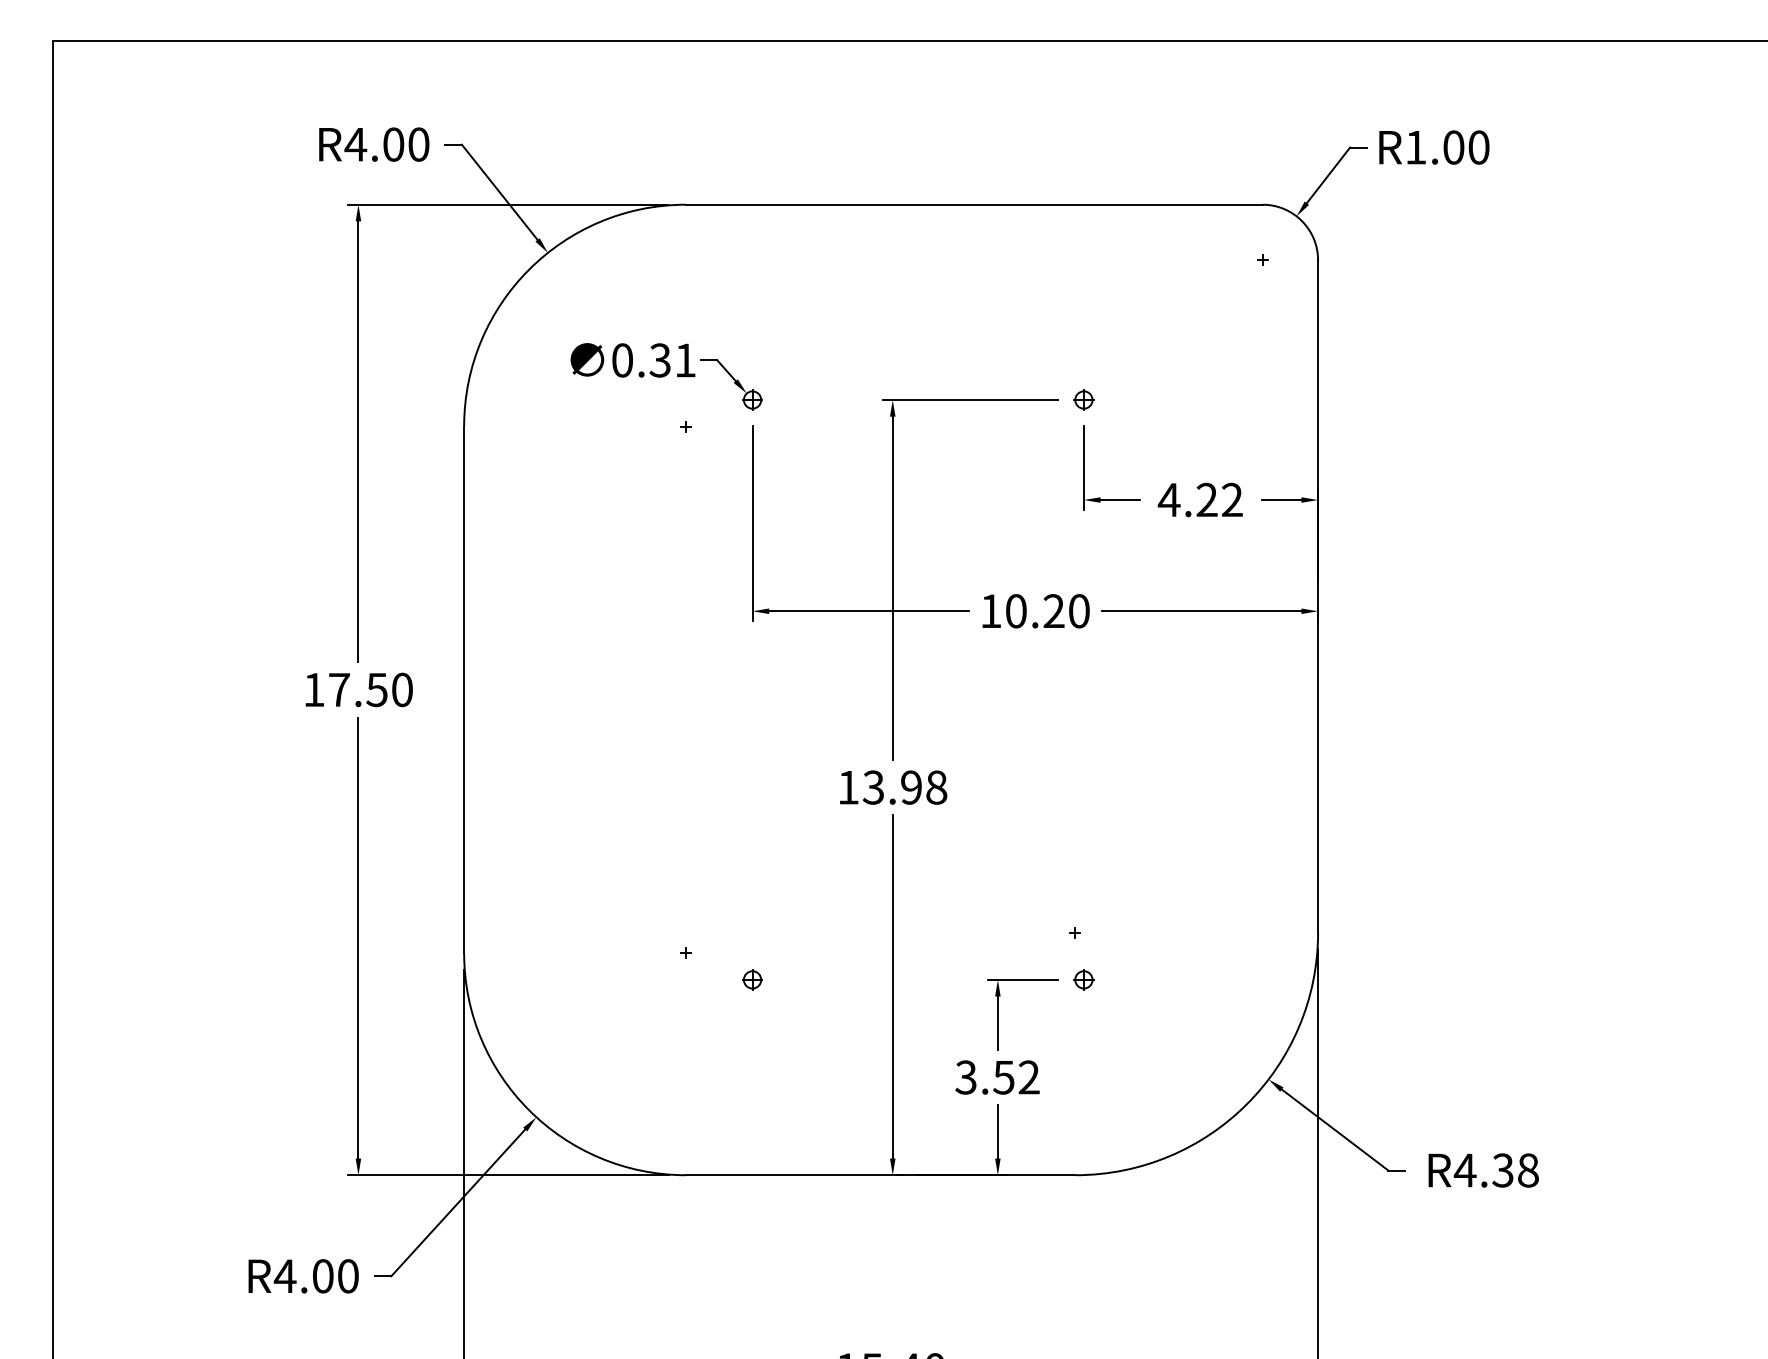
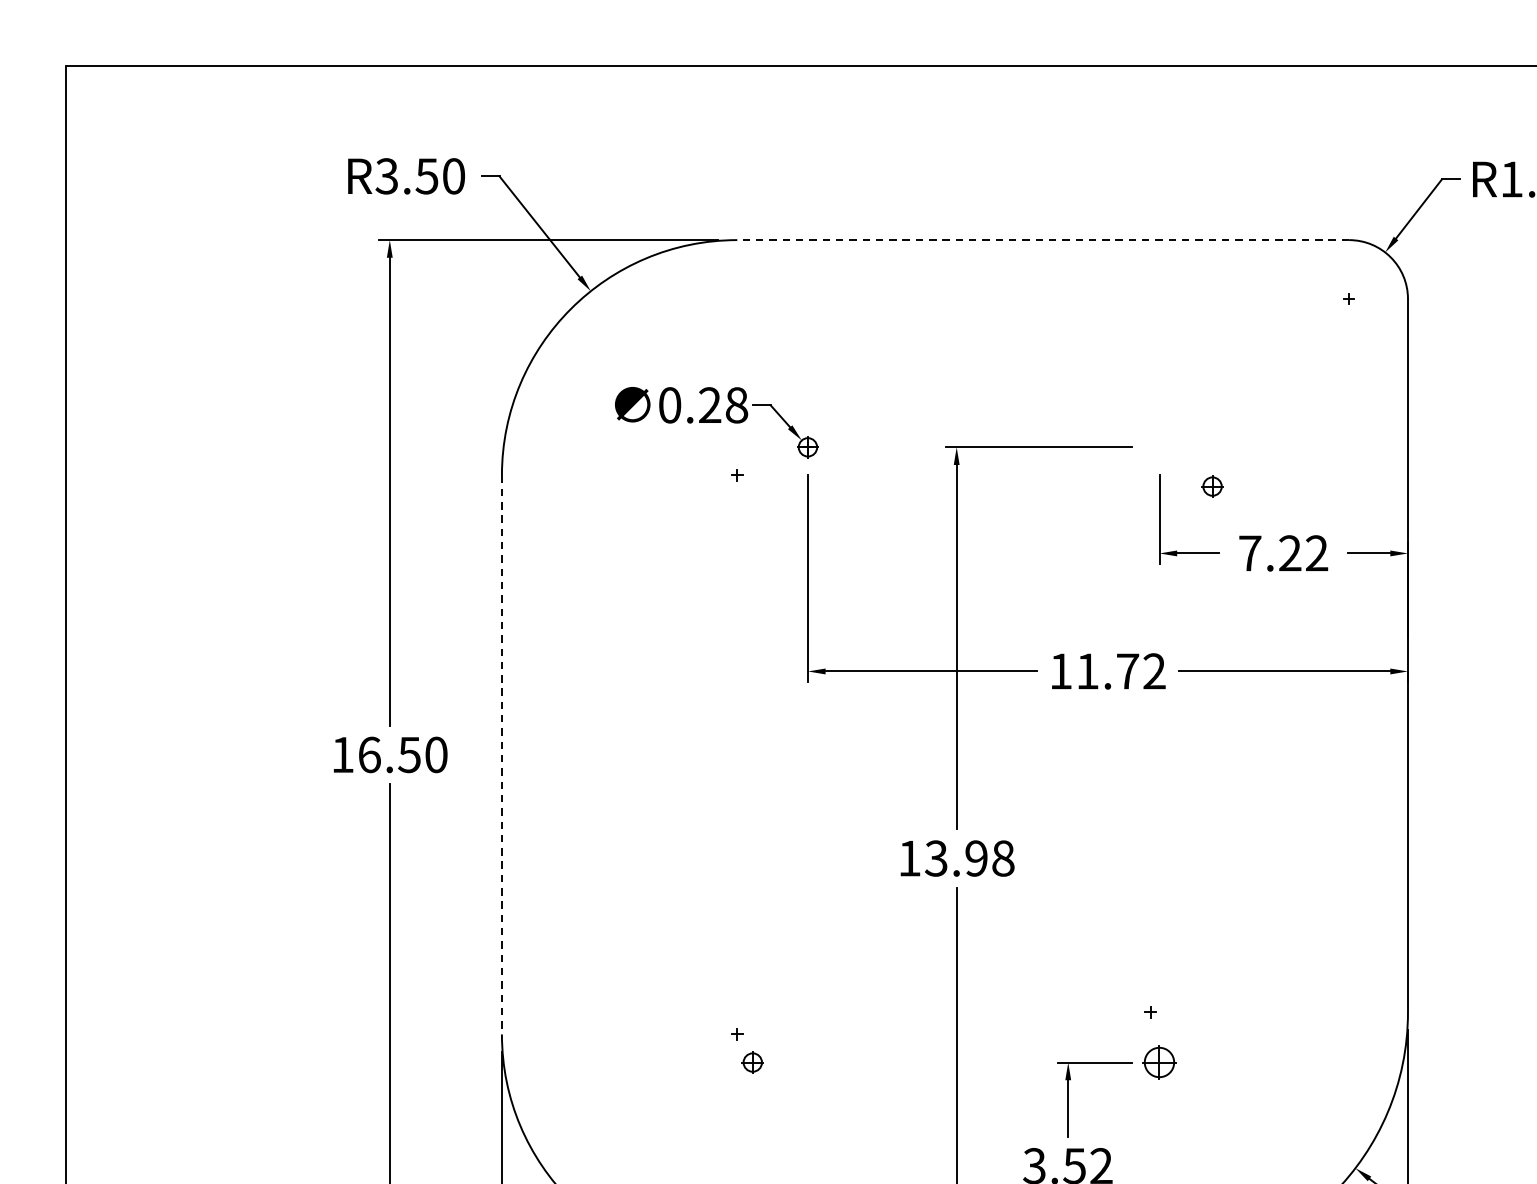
text: (374, 144) -> (406, 176), R4.00 -> R3.50
line: (973, 204) -> (1042, 239), solid -> dashed
text: (672, 360) -> (723, 405), 0.31 -> 0.28
part: (1083, 399) -> (1212, 486), moved
text: (1168, 499) -> (1249, 552), 4.22 -> 7.22
text: (1047, 611) -> (1120, 671), 10.20 -> 11.72
text: (339, 689) -> (369, 754), 17.50 -> 16.50
line: (464, 690) -> (502, 755), solid -> dashed
part: (752, 979) -> (752, 1062), moved
part: (1083, 979) -> (1159, 1062), size x1.6

